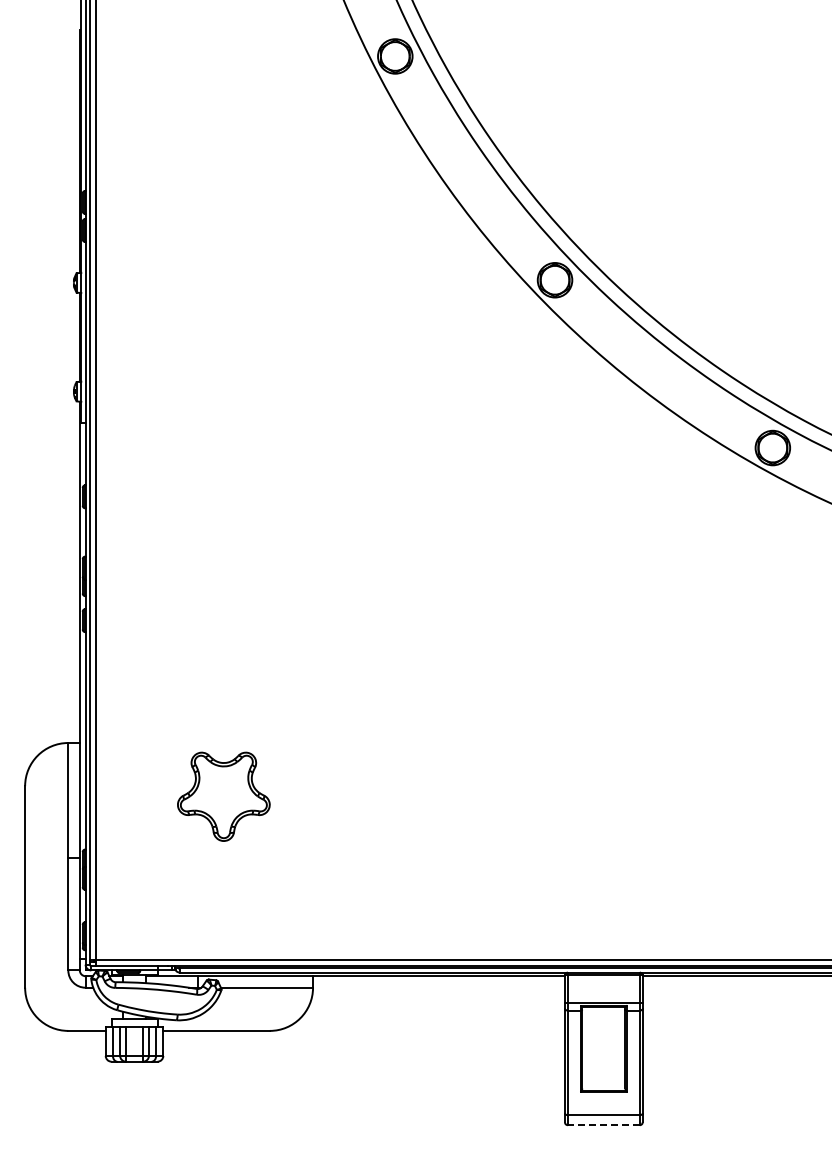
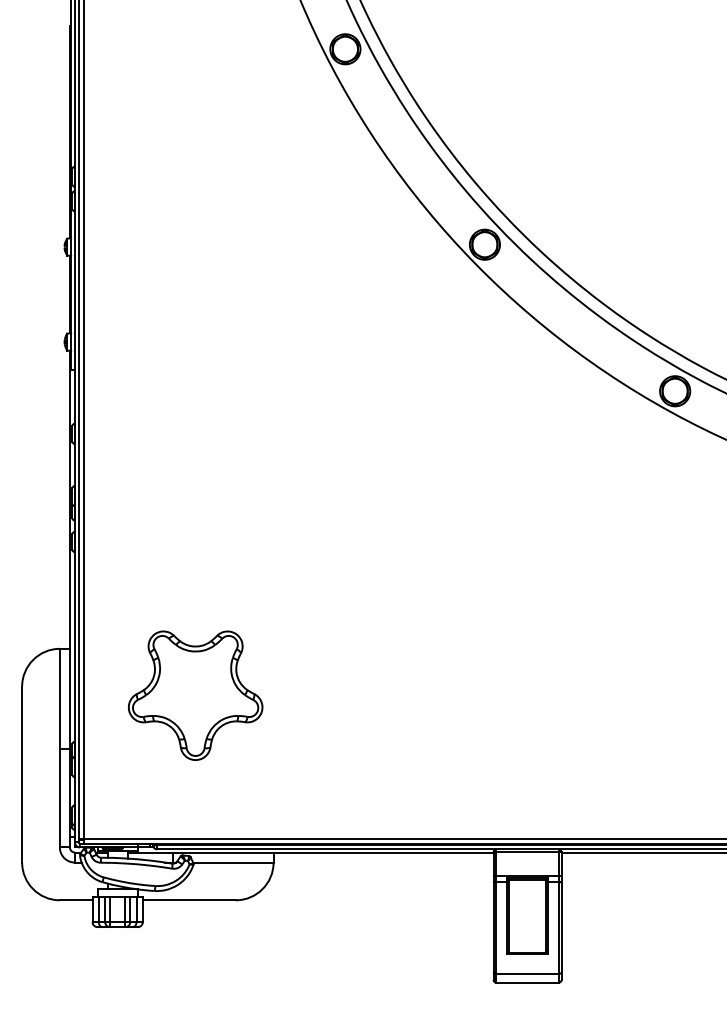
part: (223, 796) -> (195, 695), size x1.67
line: (603, 1125) -> (527, 982), dashed -> solid

